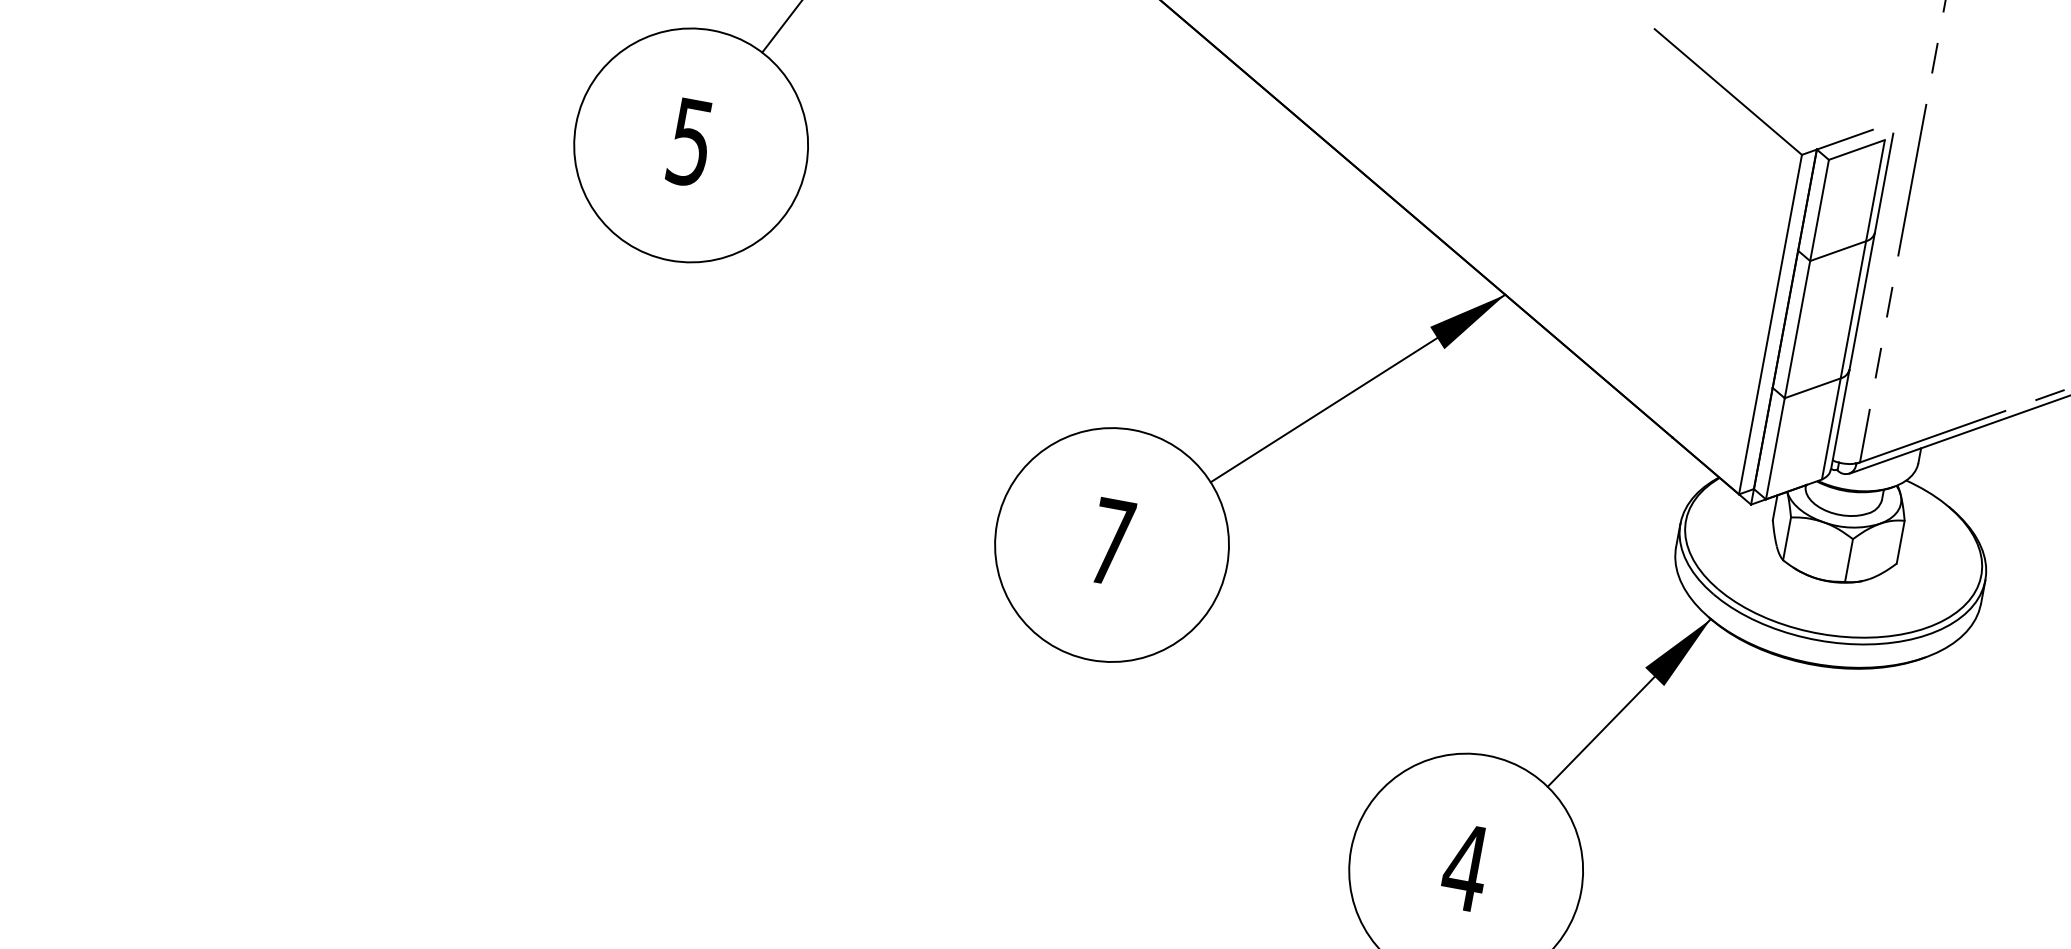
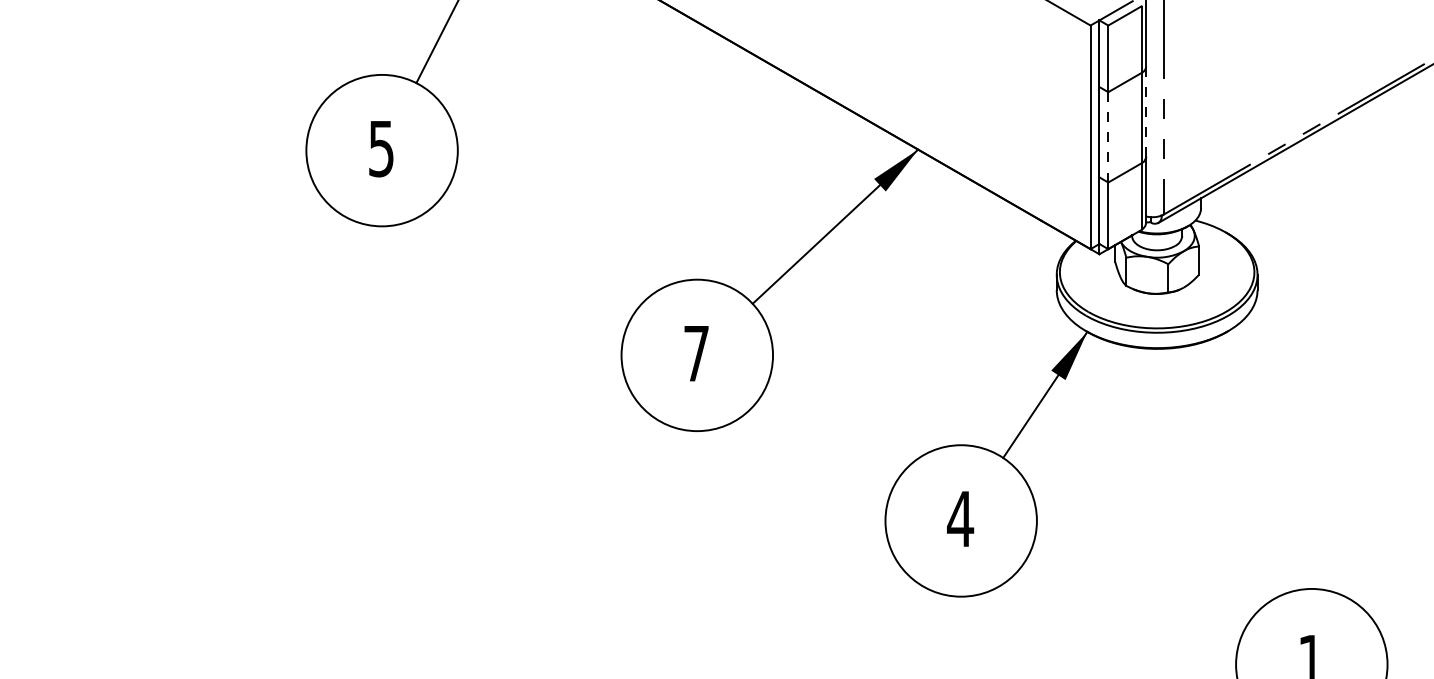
line: (1862, 301) -> (1146, 111), solid -> dashed
line: (1797, 329) -> (1108, 137), solid -> dashed

